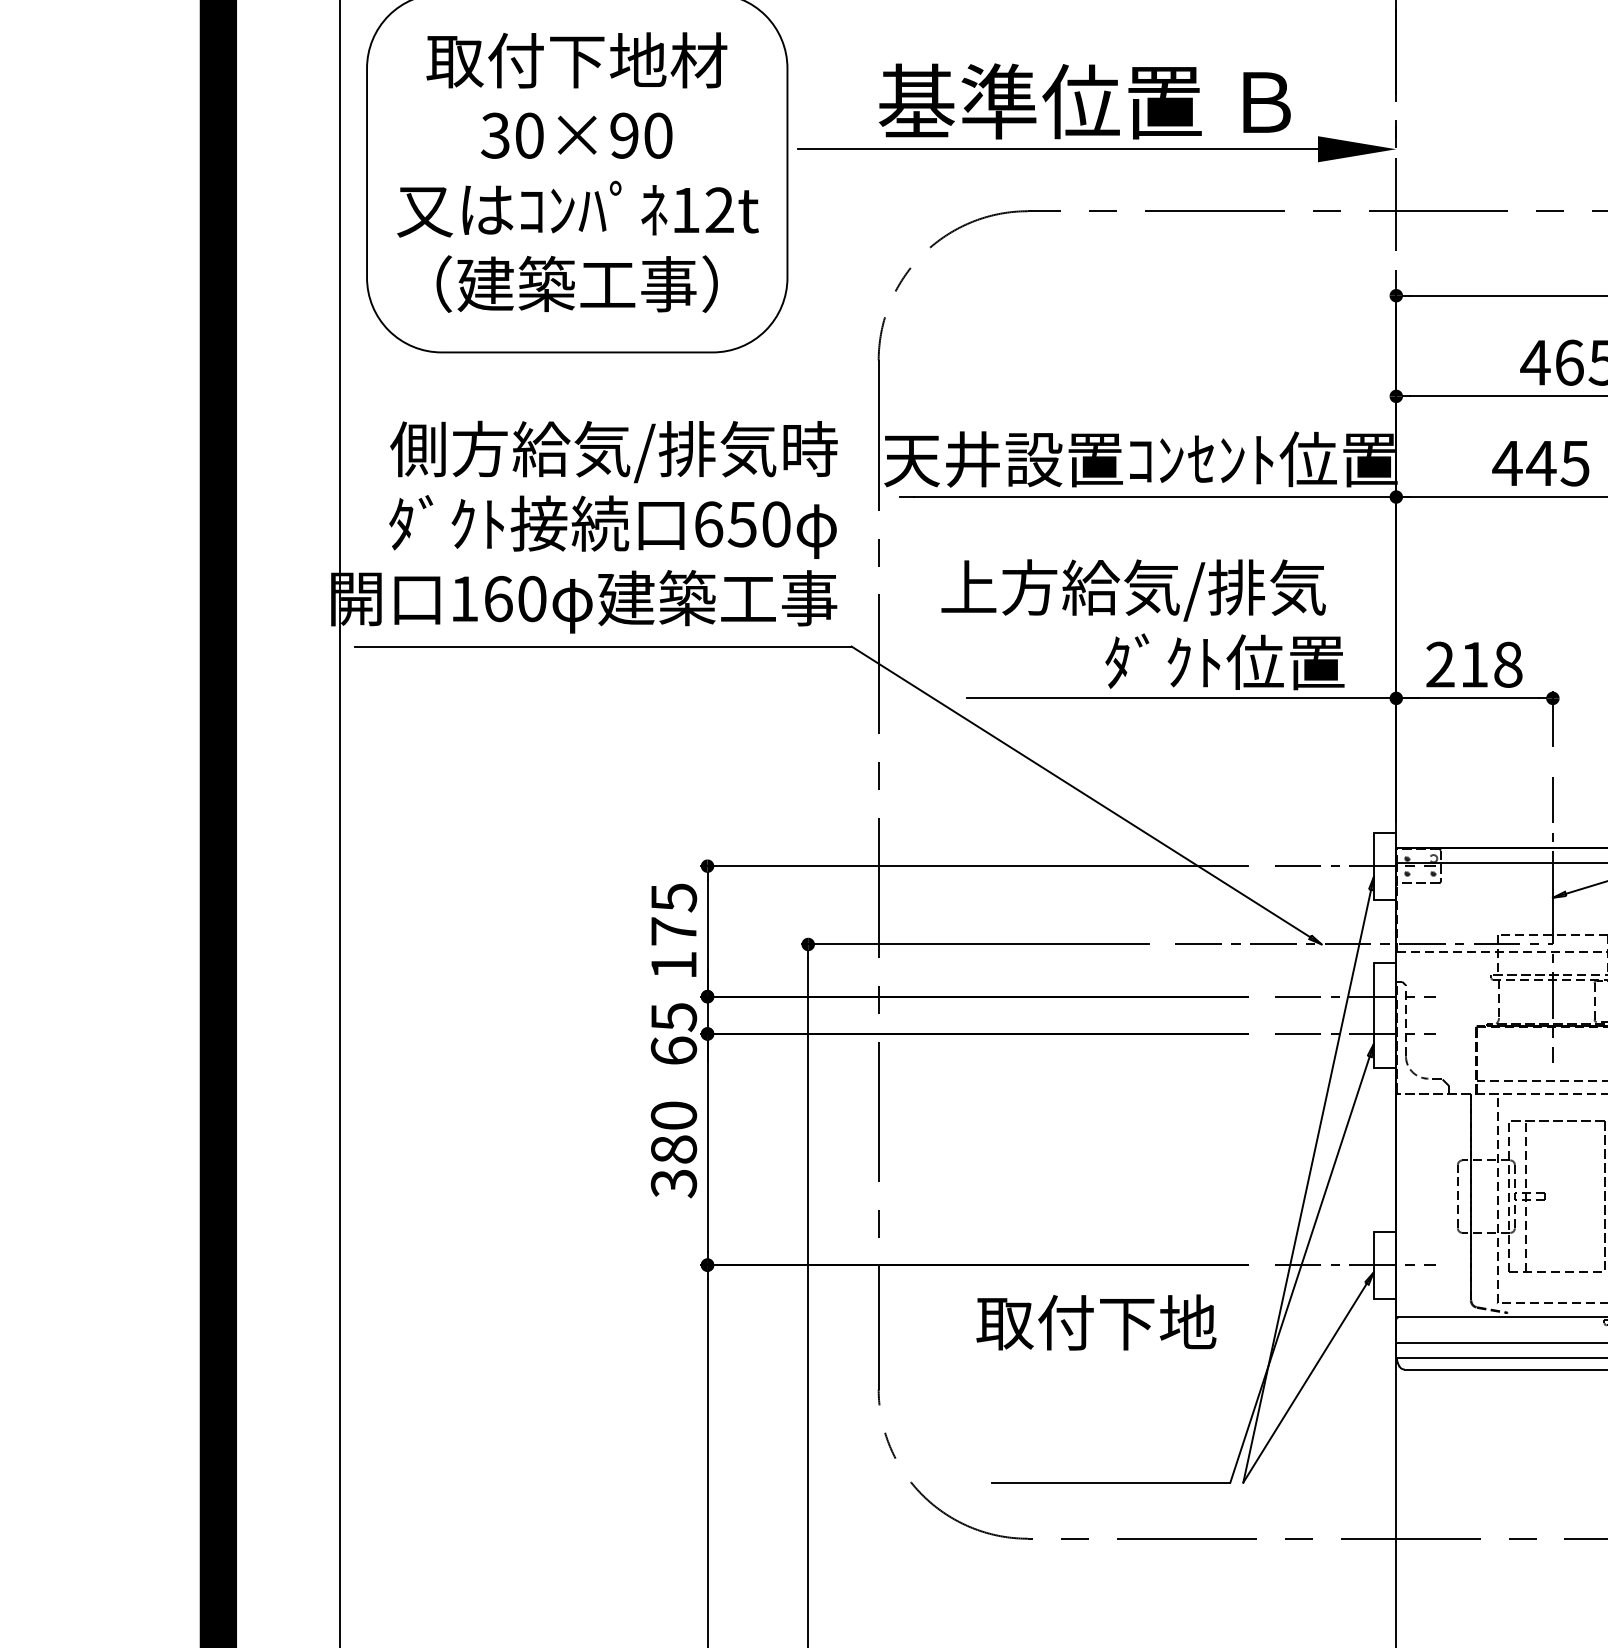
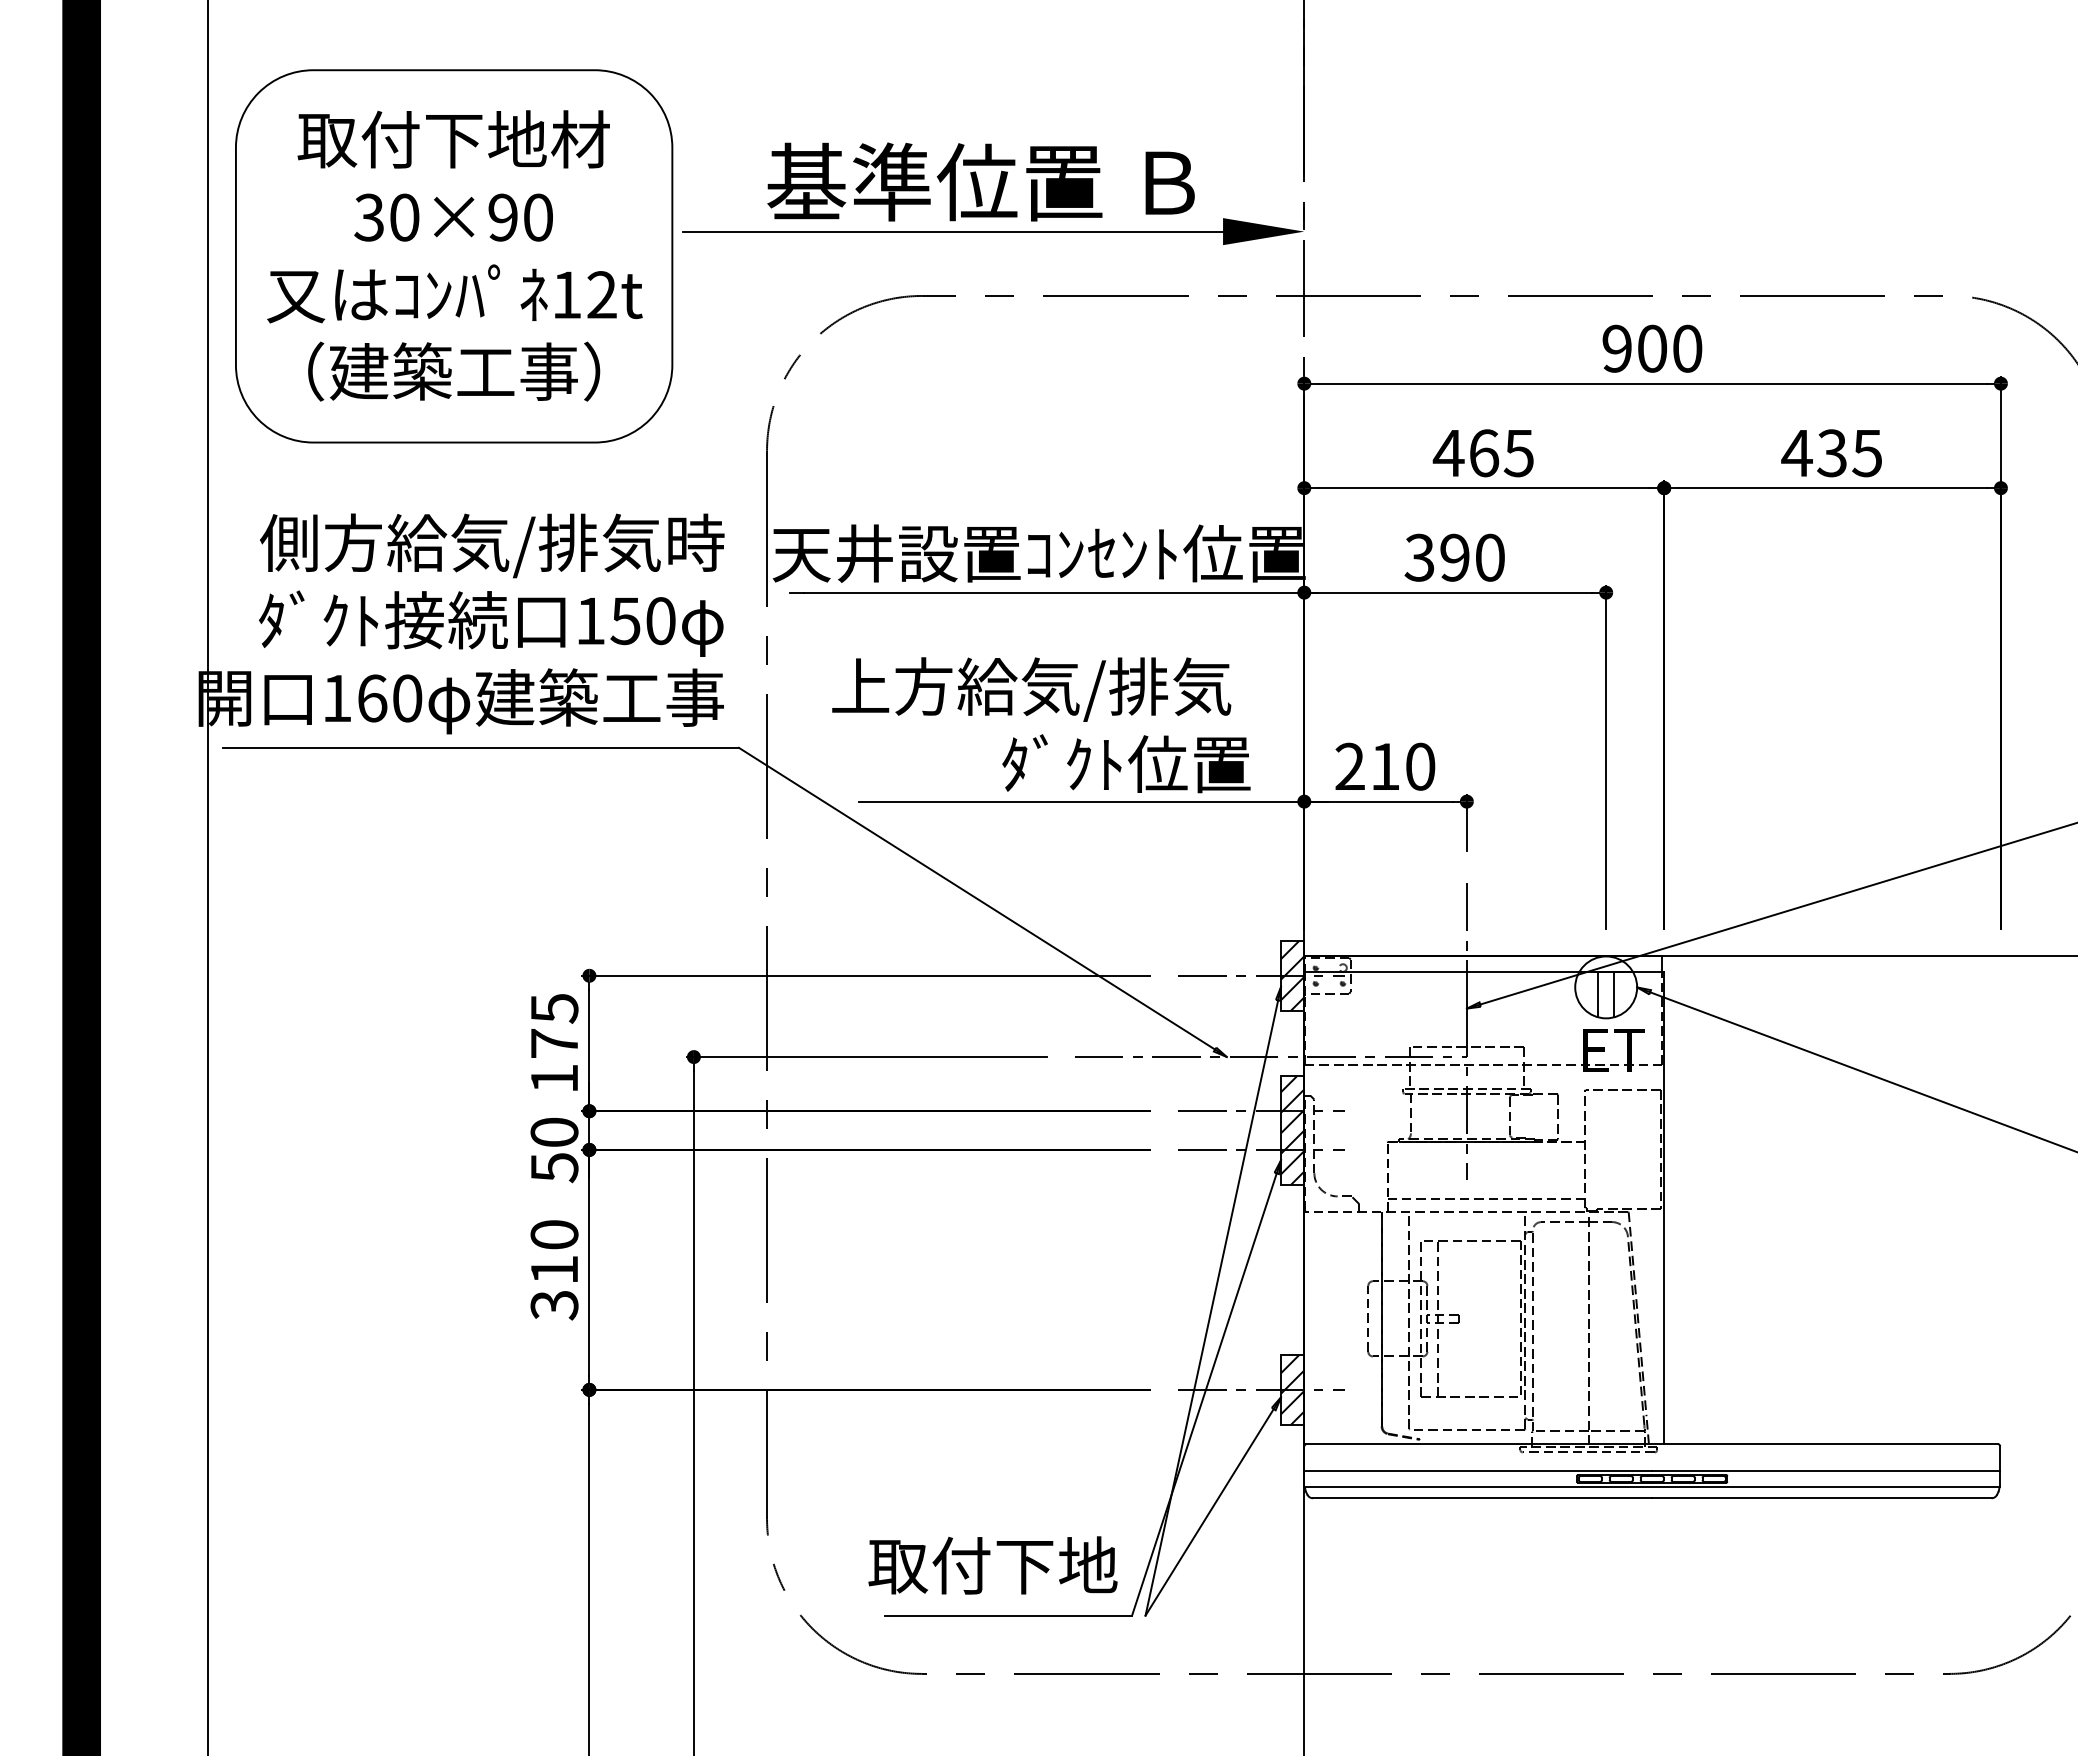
text: (1540, 463) -> (1453, 557), 445 -> 390
text: (708, 524) -> (590, 621), 650 -> 150
text: (1508, 664) -> (1420, 766), 218 -> 210
hatch: (1384, 865) -> (1292, 975), added
hatch: (1384, 1015) -> (1292, 1130), added
text: (673, 1034) -> (554, 1150), 65 -> 50
text: (673, 1149) -> (554, 1269), 380 -> 310
hatch: (1384, 1264) -> (1292, 1389), added
text: (1095, 1322) -> (992, 1565), moved

